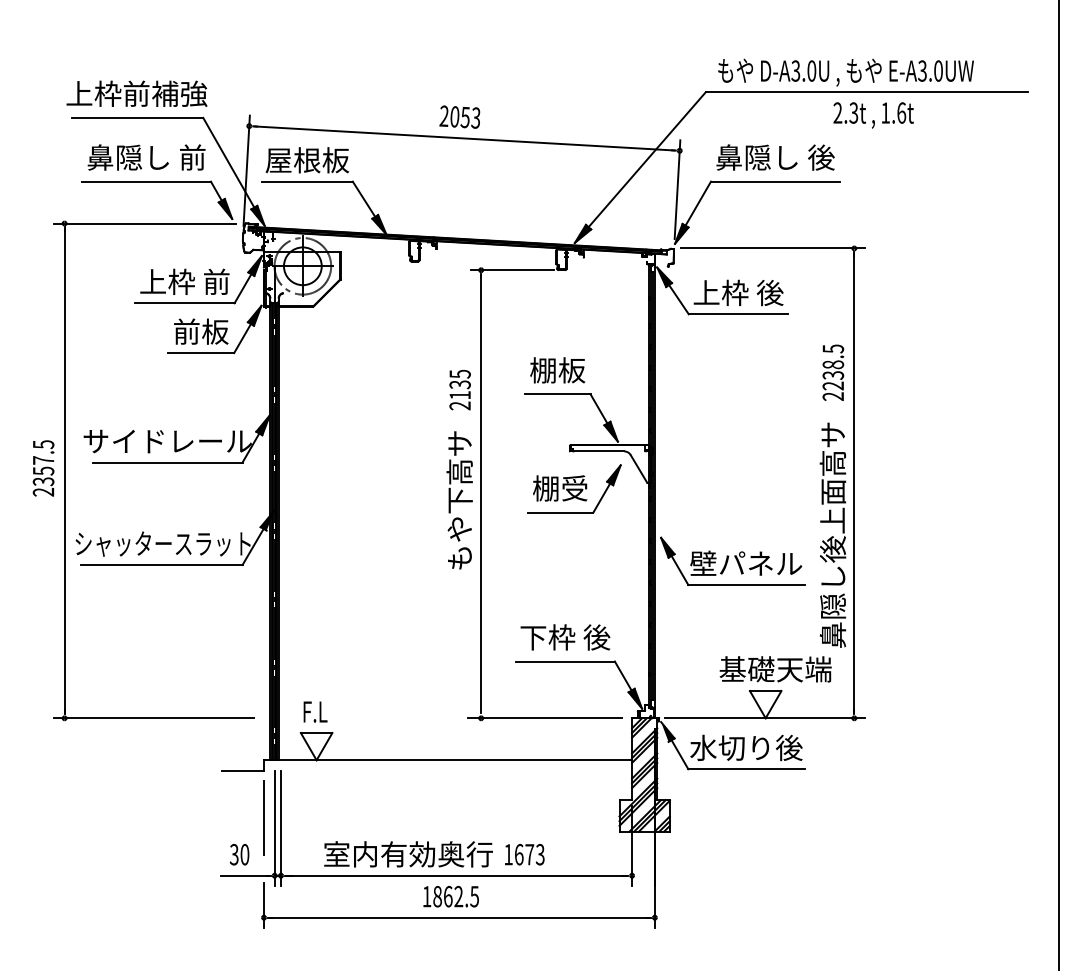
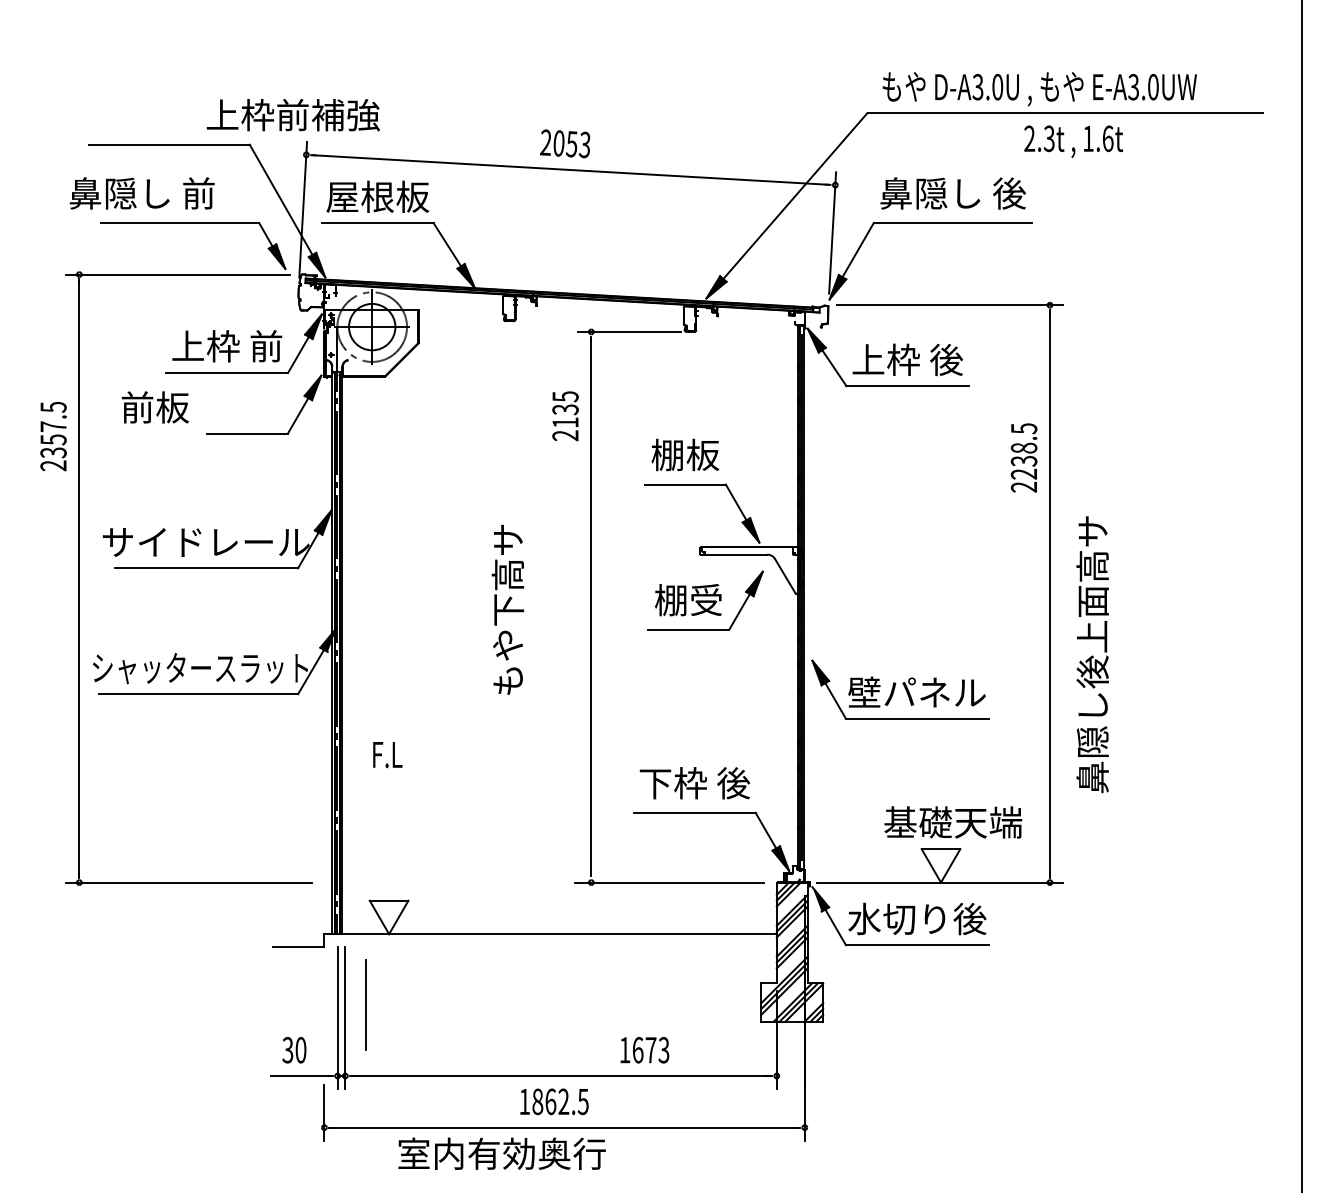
text: (136, 94) -> (292, 115), moved
text: (146, 157) -> (141, 193), moved
text: (200, 331) -> (154, 407), moved
text: (460, 390) -> (565, 416), moved
text: (43, 468) -> (53, 436), moved
text: (459, 500) -> (507, 609), moved
text: (832, 535) -> (1092, 654), moved
text: (315, 712) -> (387, 755), moved
line: (263, 817) -> (365, 1004), moved
text: (408, 854) -> (501, 1153), moved

